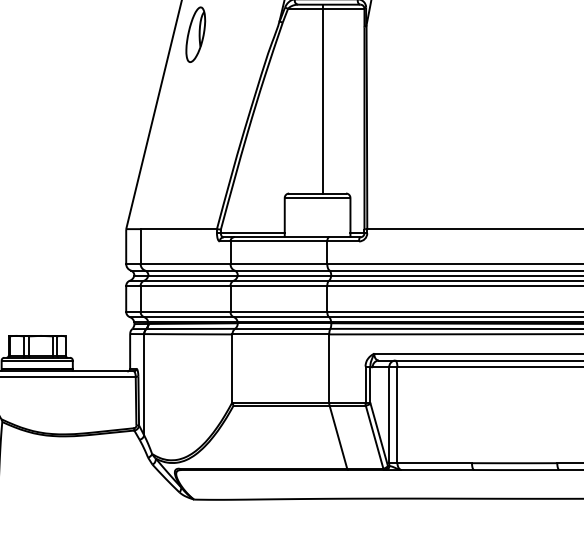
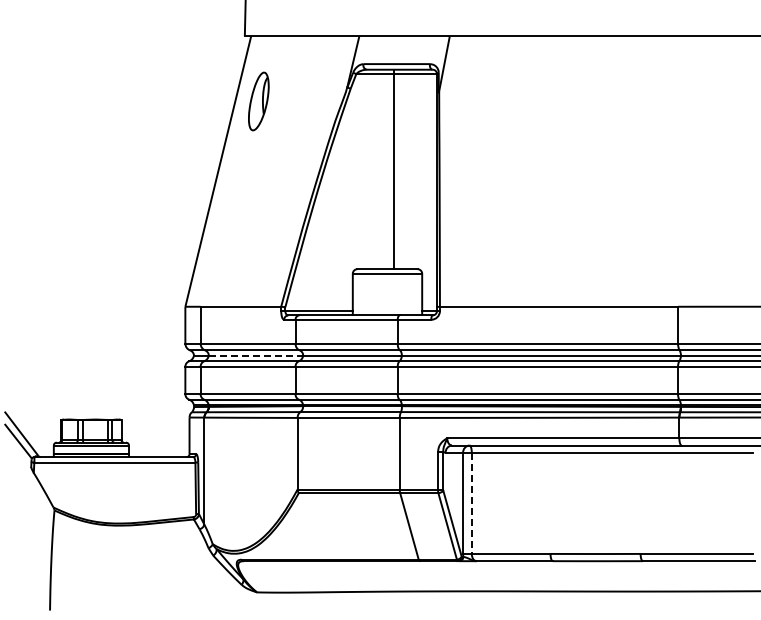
line: (193, 275) -> (256, 355), solid -> dashed
line: (397, 415) -> (471, 503), solid -> dashed

